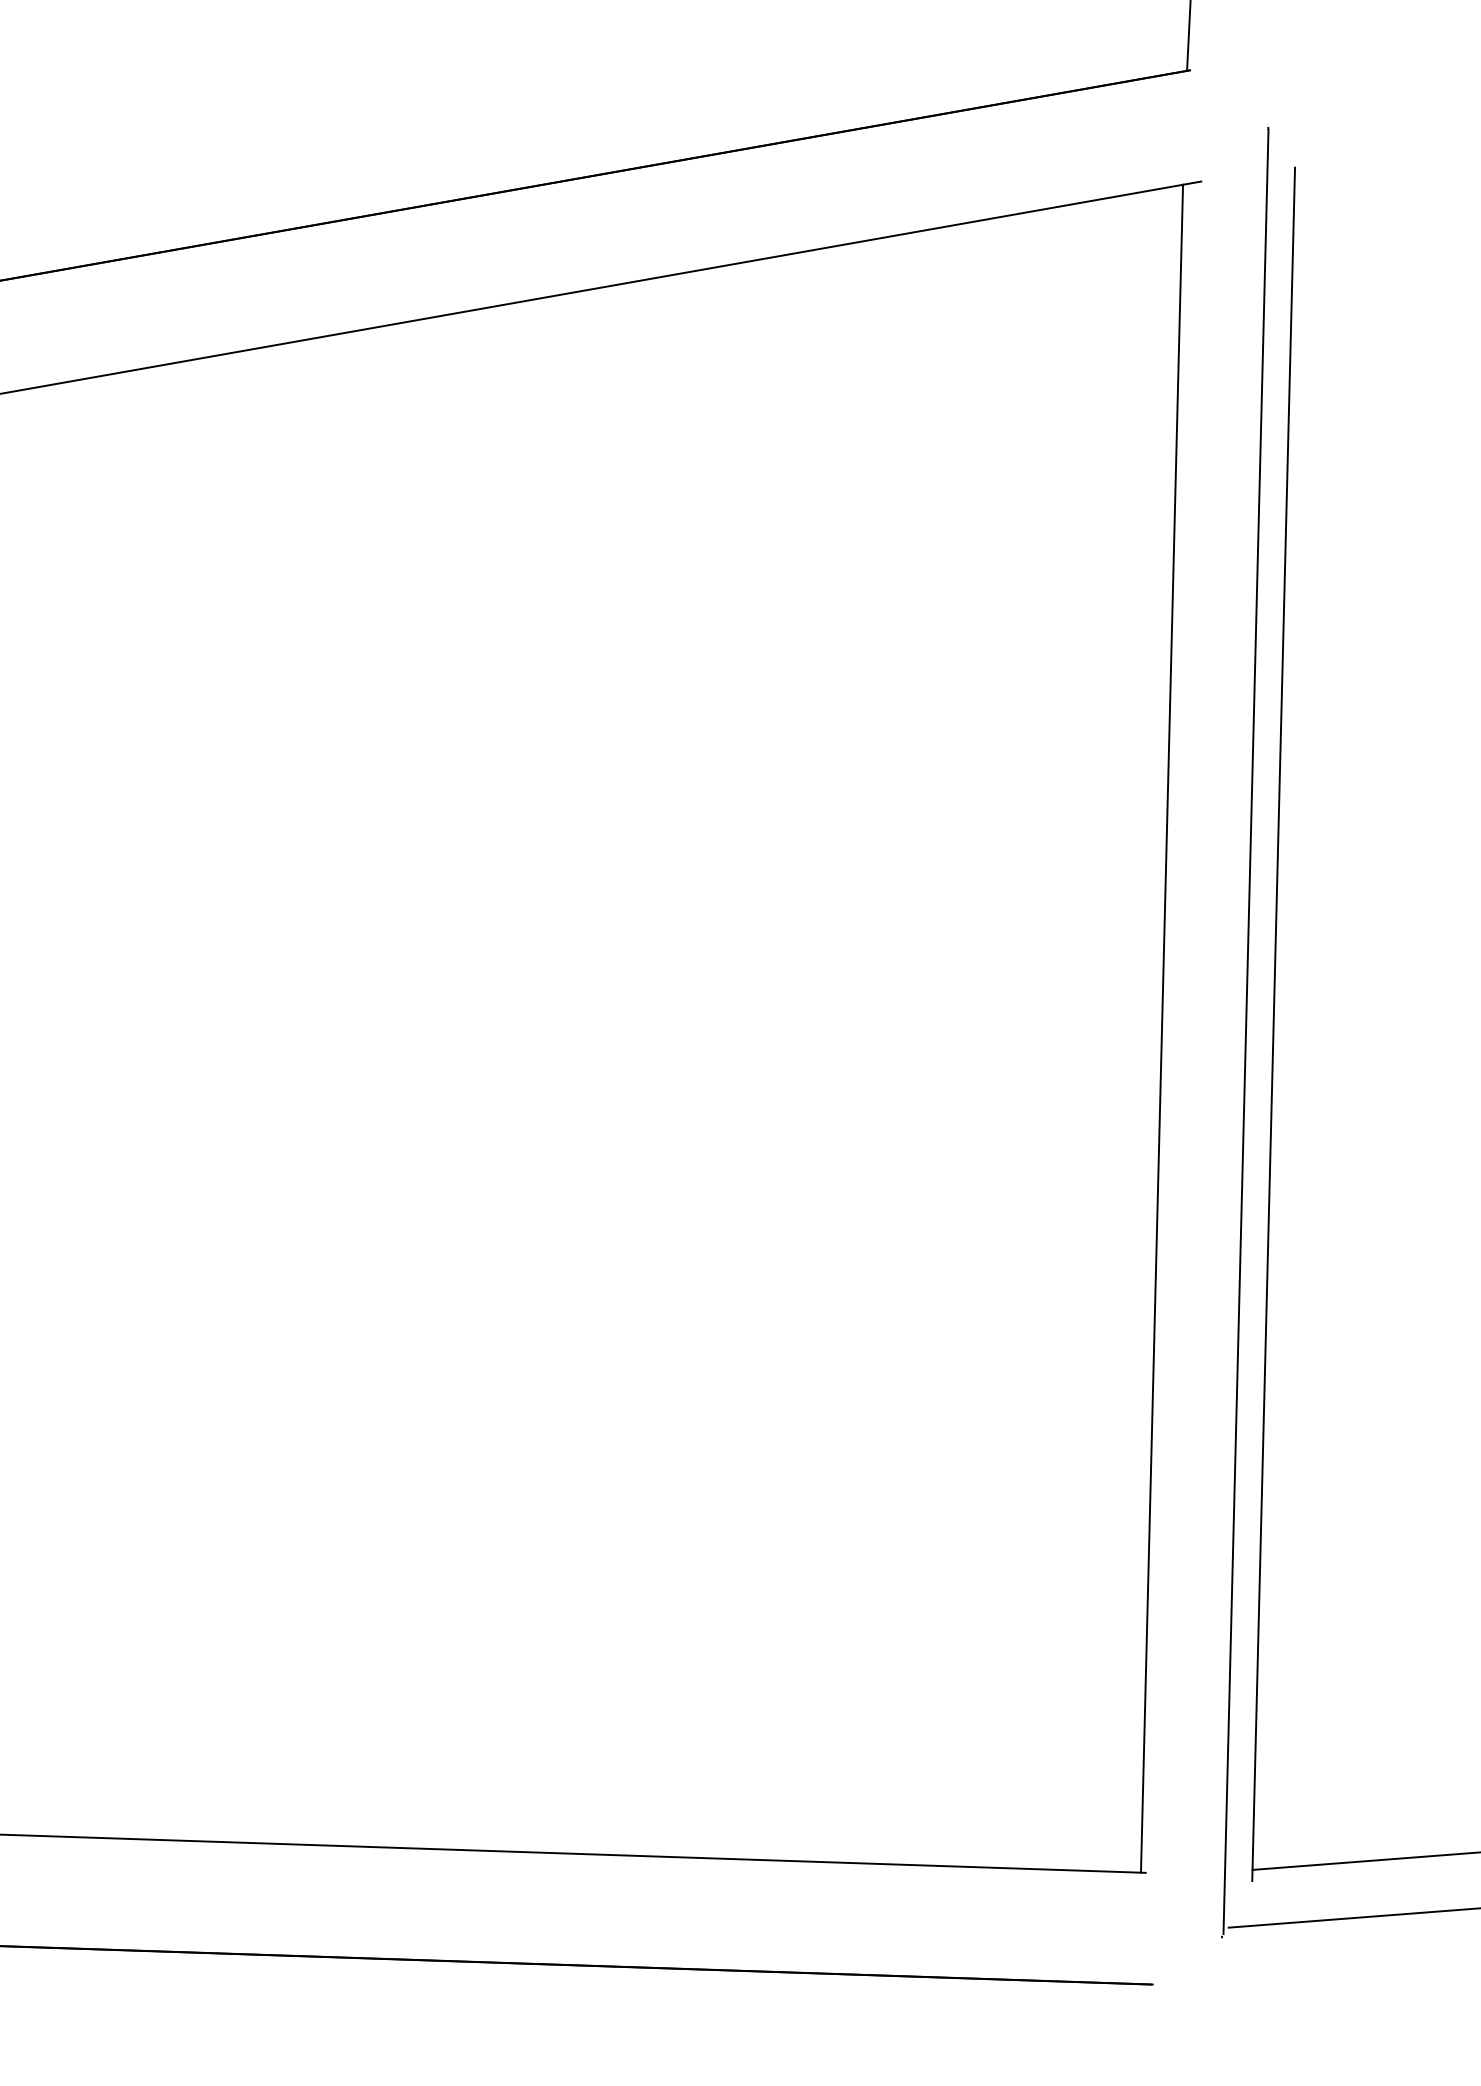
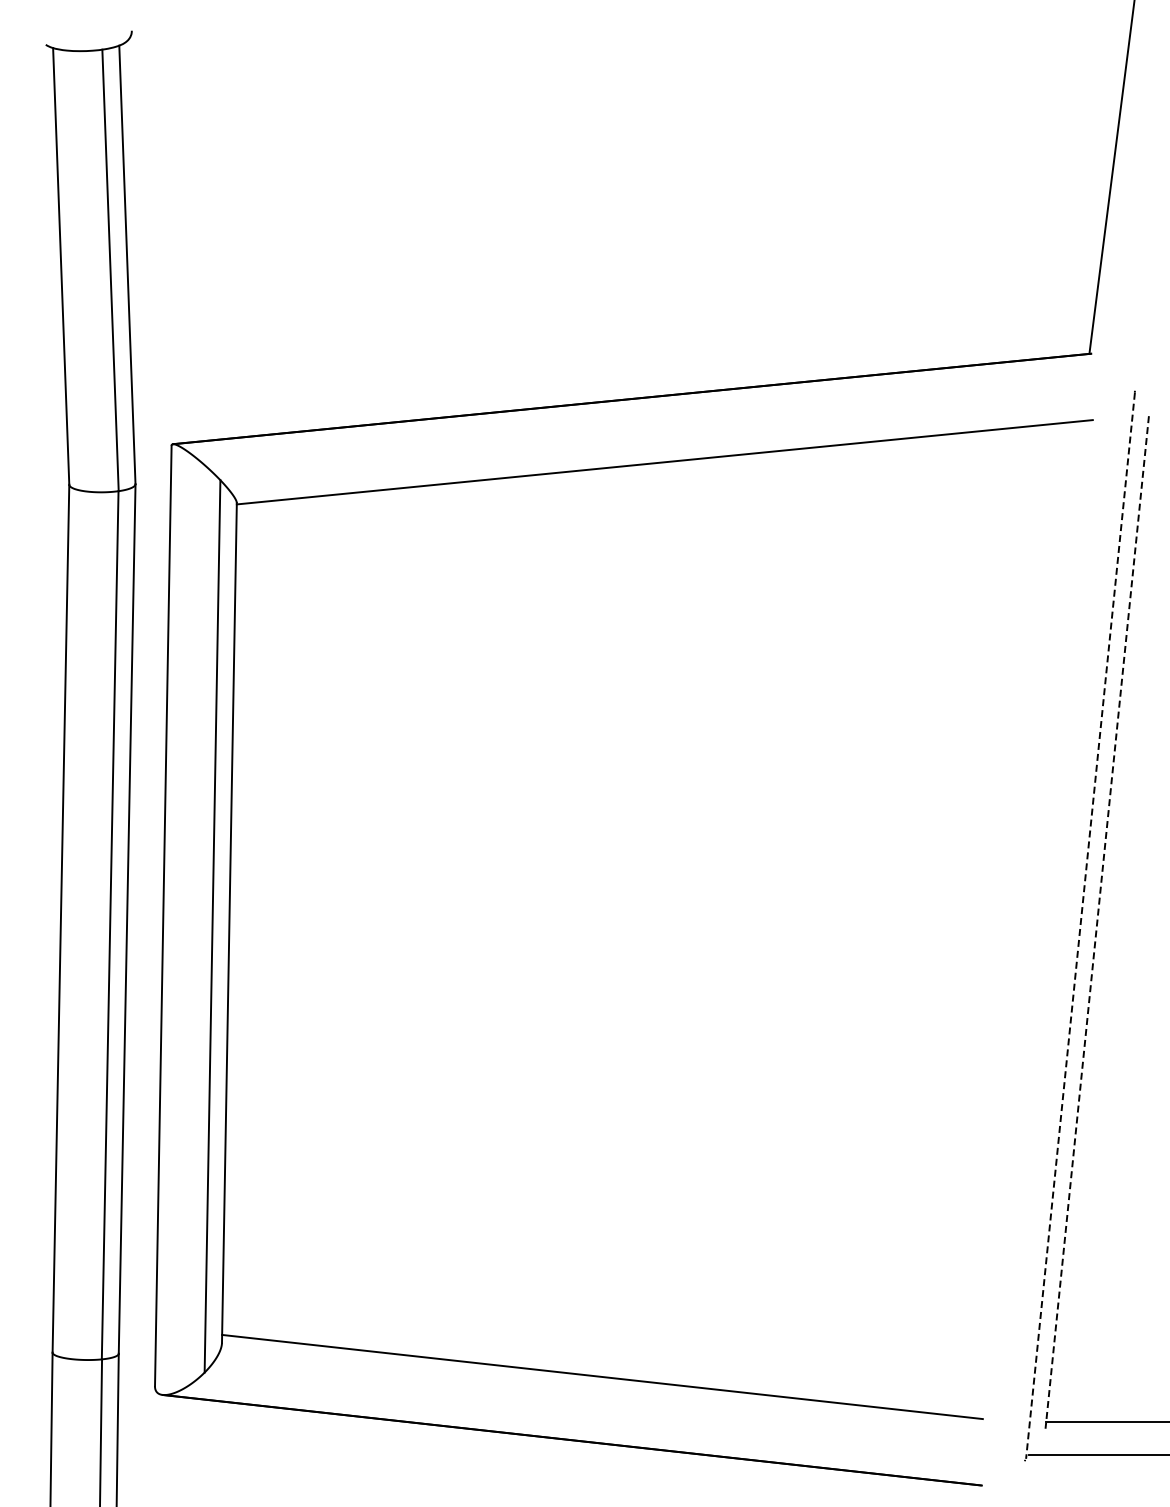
line: (1274, 1024) -> (1097, 922), solid -> dashed
line: (1161, 1028) -> (1030, 919), removed
line: (1245, 1031) -> (1080, 925), solid -> dashed

